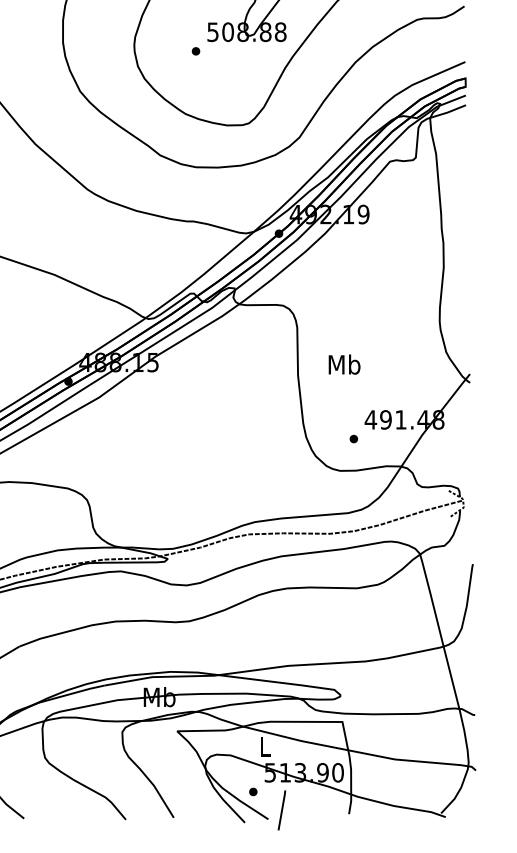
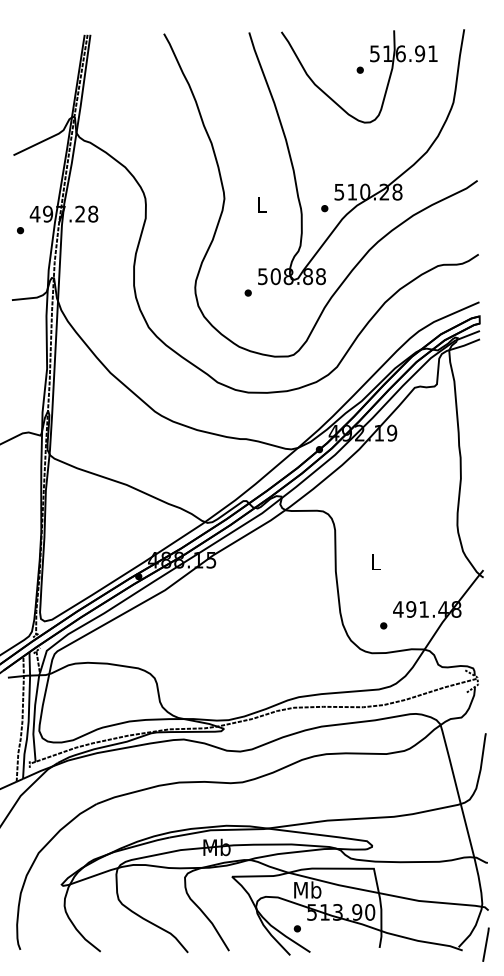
text: (344, 364) -> (375, 561), Mb -> L
text: (265, 746) -> (307, 889), L -> Mb
line: (281, 810) -> (485, 944), moved

